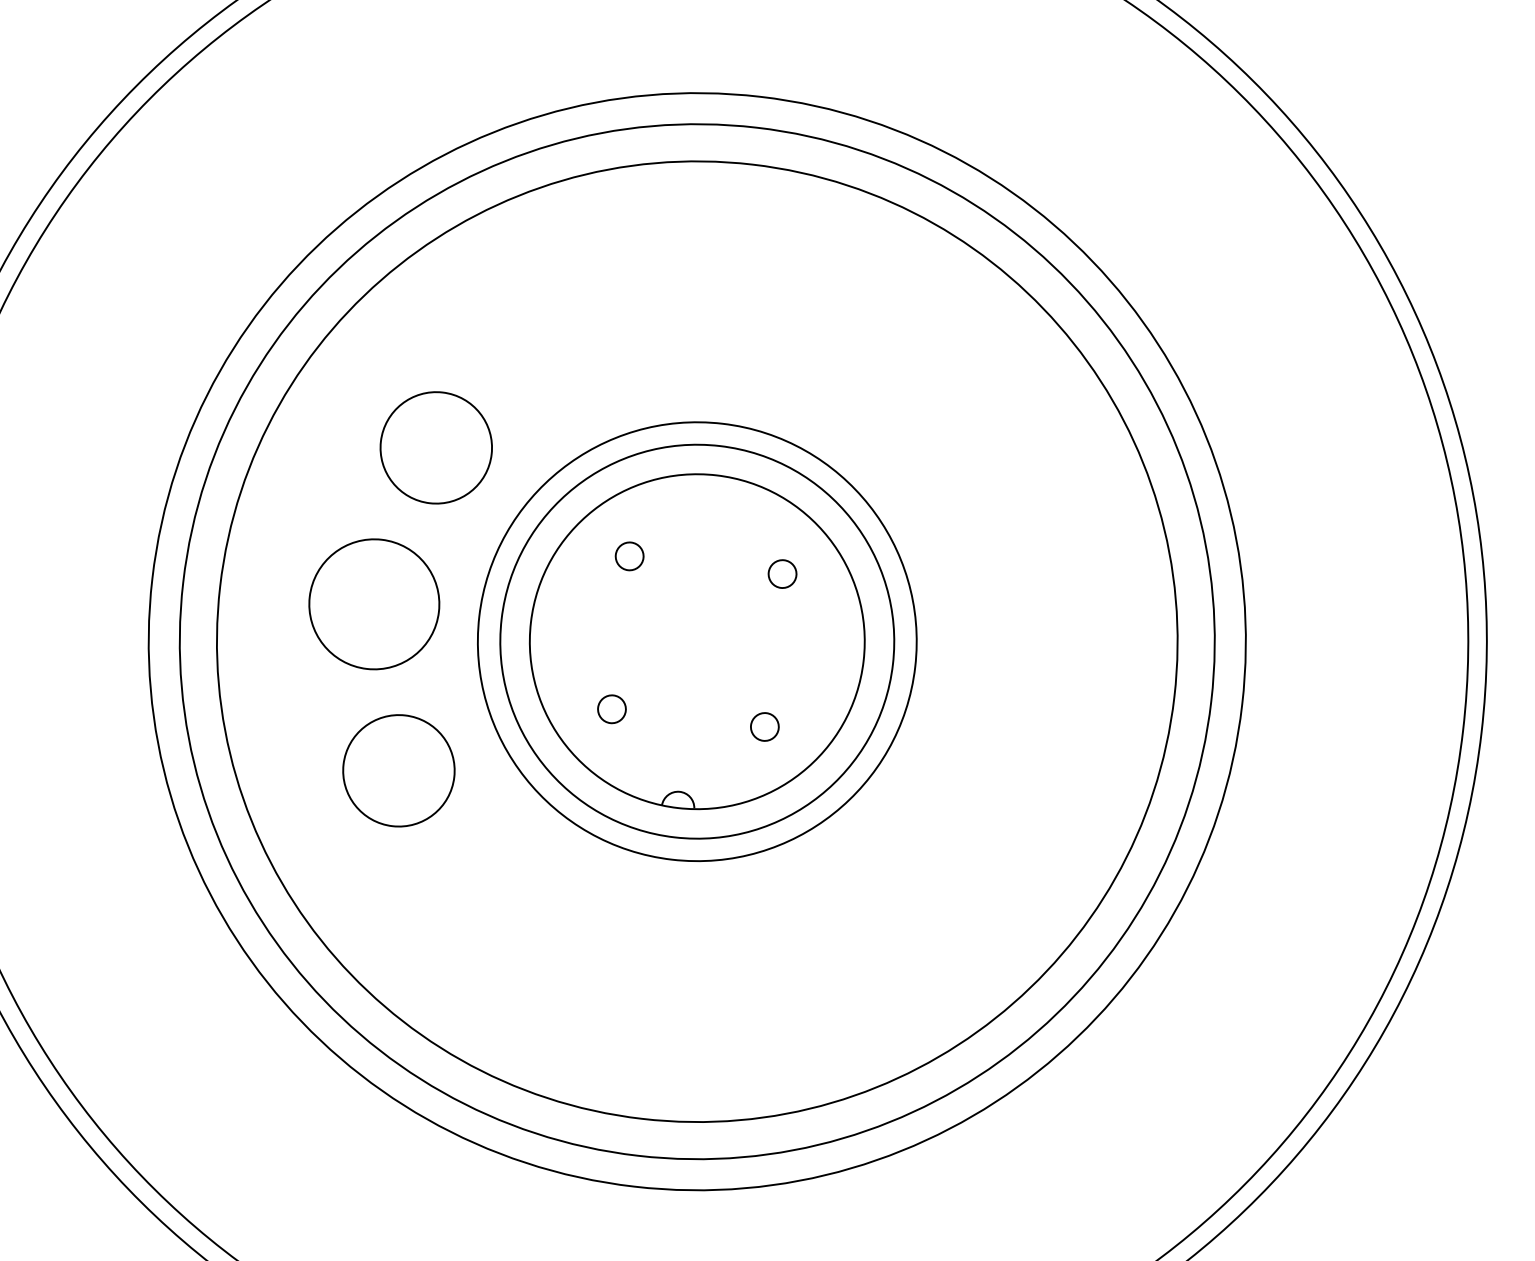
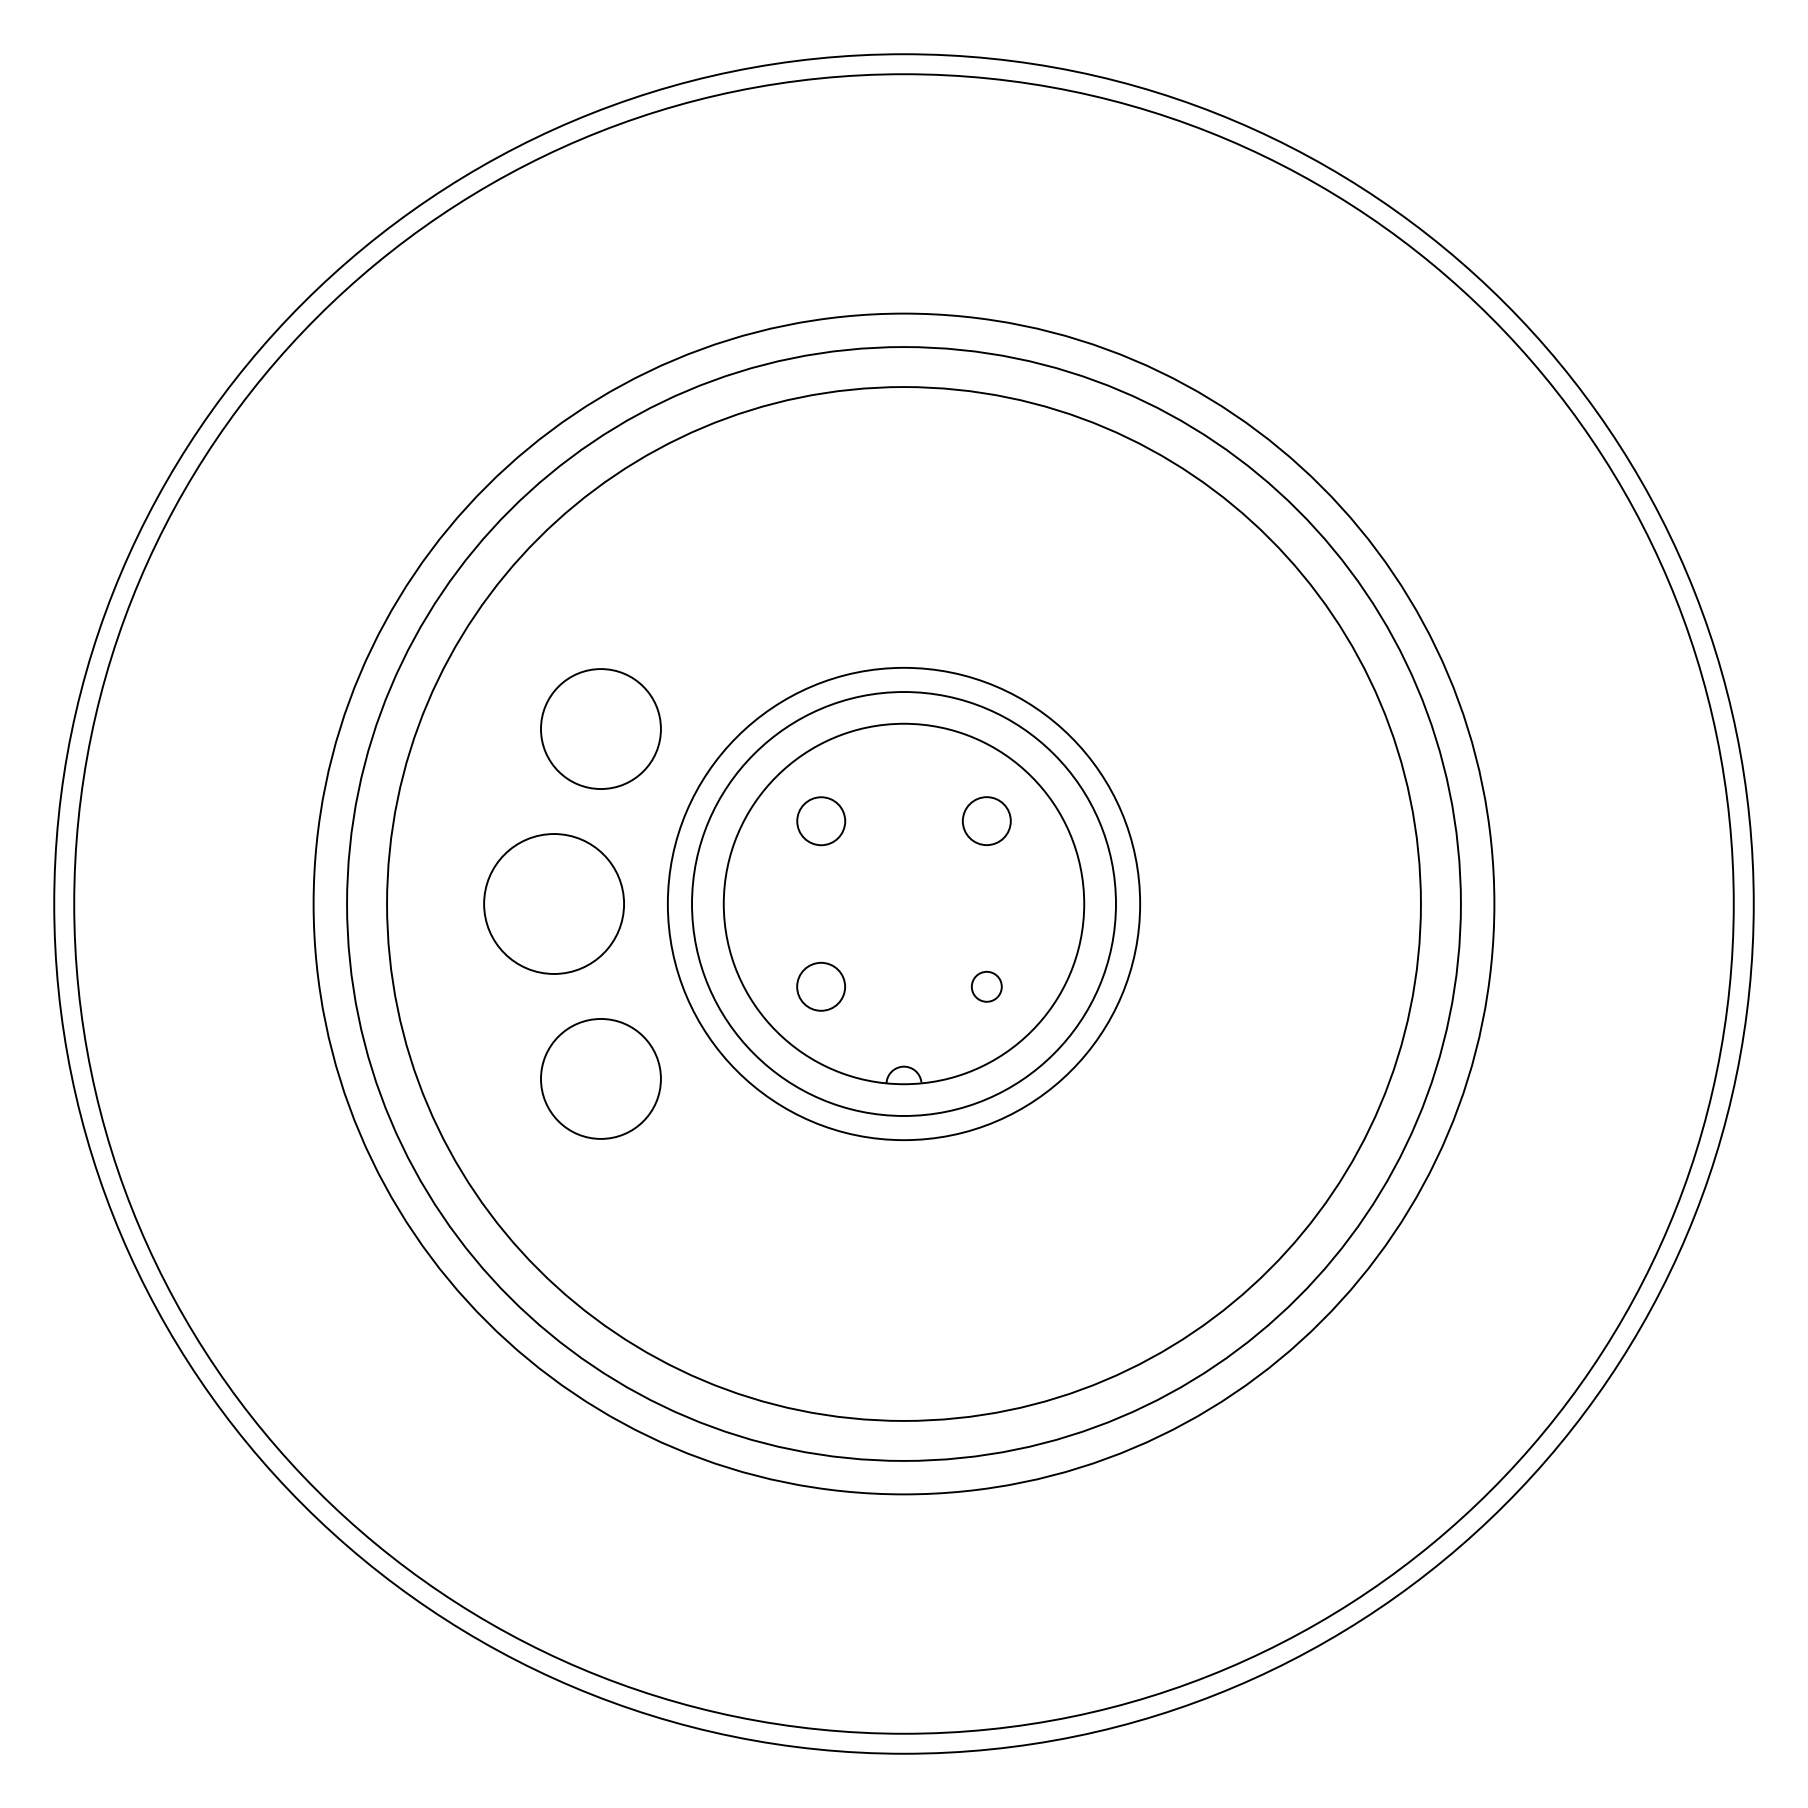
circle: (629, 555) -> (820, 820), size x1.6
circle: (782, 574) -> (986, 821), size x1.6
circle: (612, 709) -> (821, 986), size x1.6

